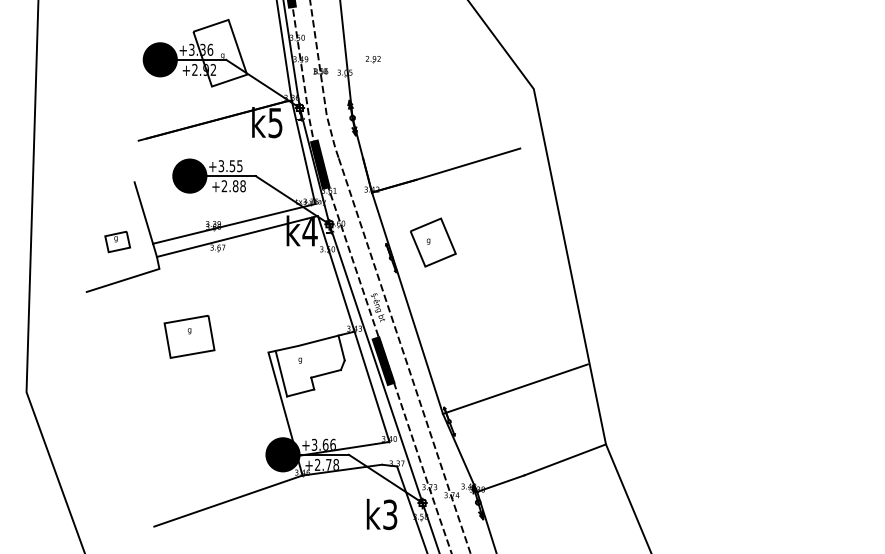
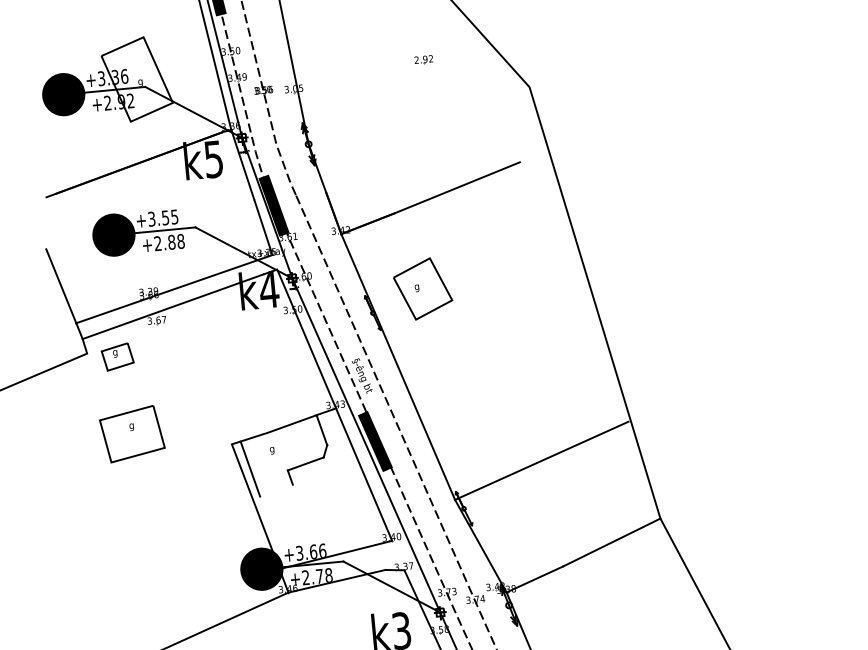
part: (372, 59) -> (422, 60), moved
part: (117, 242) -> (117, 357), moved
line: (300, 392) -> (276, 490), removed

